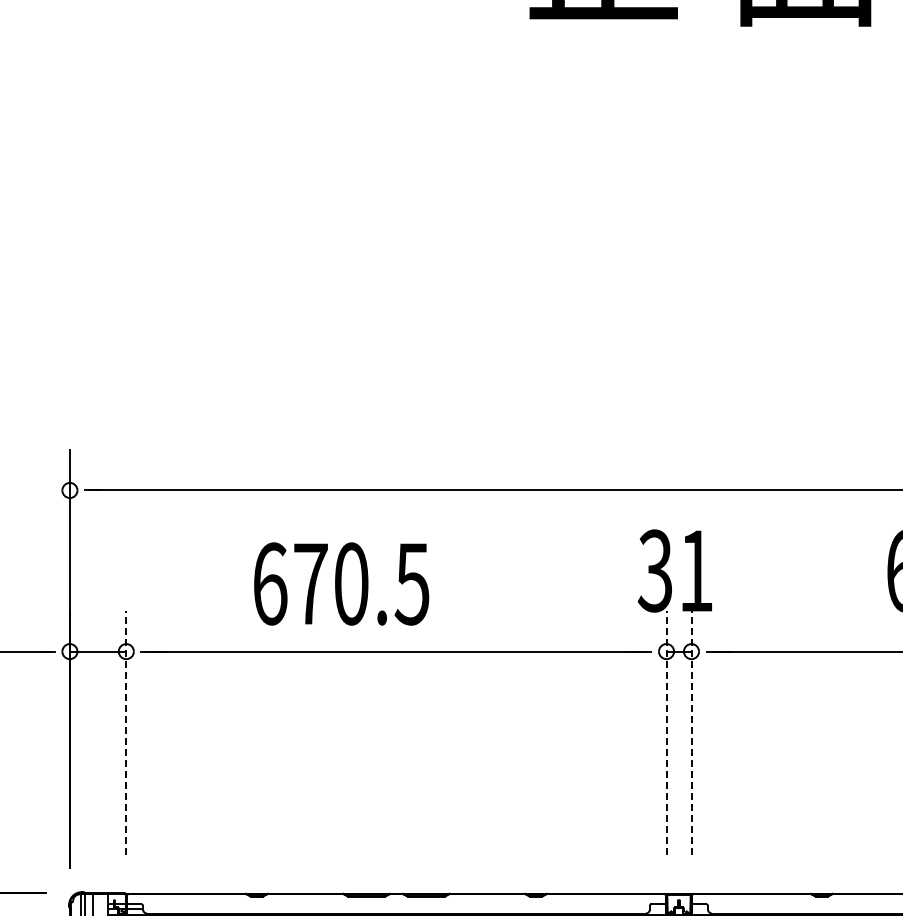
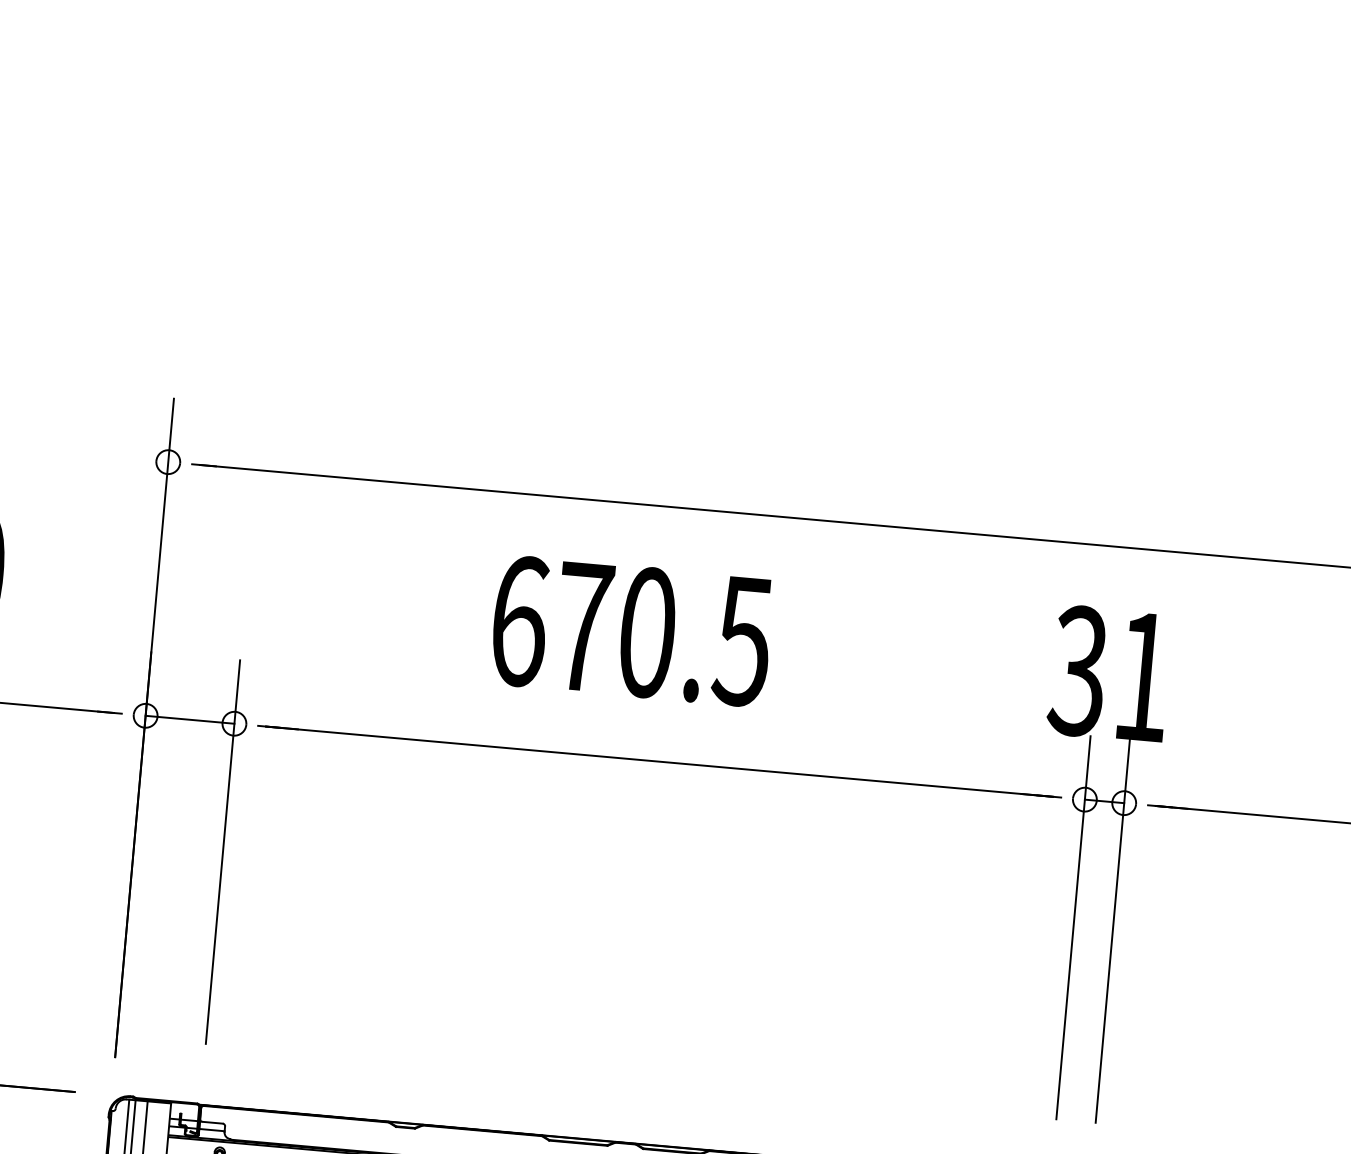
text: (341, 583) -> (631, 630), moved
line: (666, 732) -> (1073, 926), dashed -> solid
line: (691, 732) -> (1112, 930), dashed -> solid
line: (126, 733) -> (223, 852), dashed -> solid

